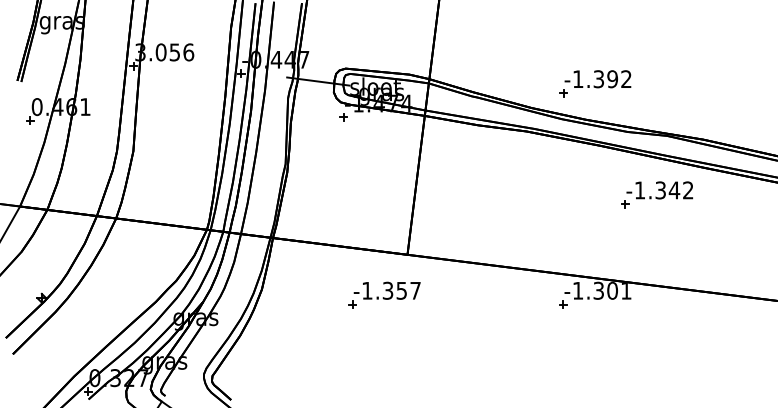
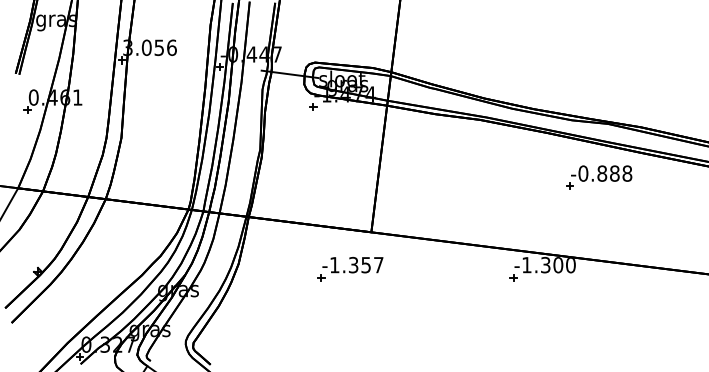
part: (595, 83) -> (542, 76), removed
text: (664, 190) -> (605, 173), -1.342 -> -0.888
text: (625, 291) -> (570, 265), -1.301 -> -1.300

